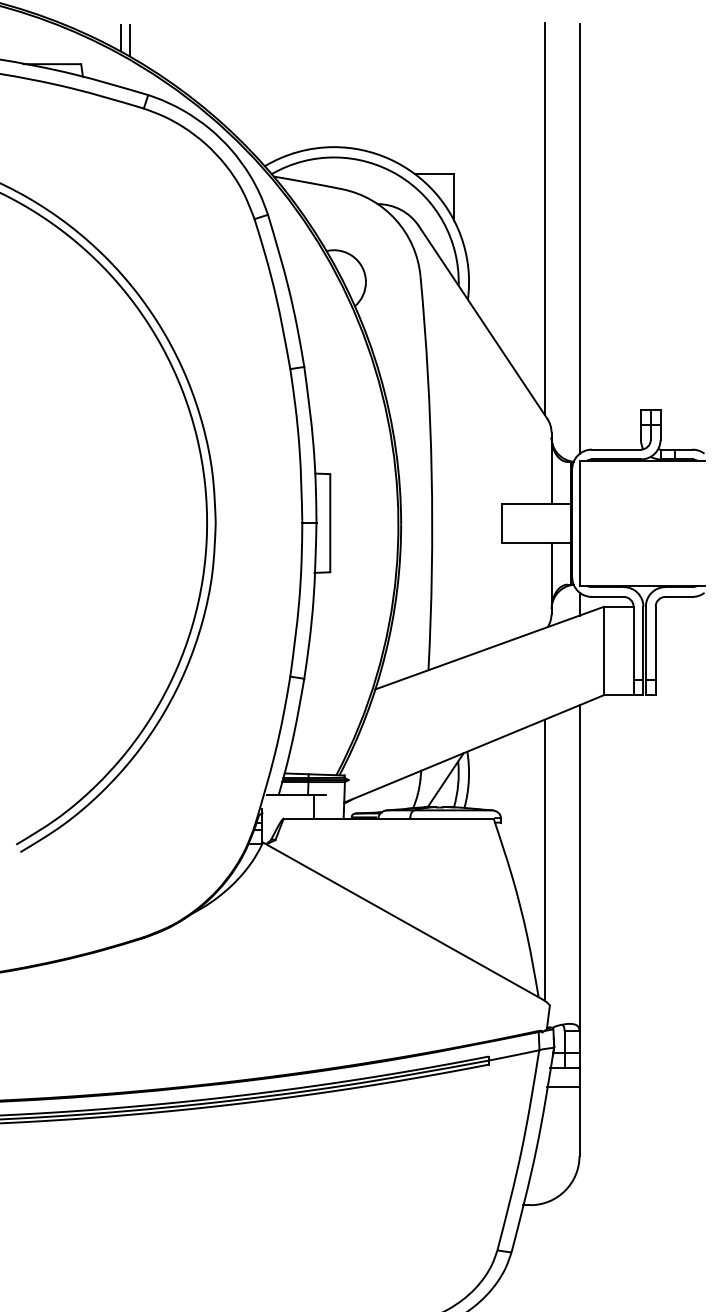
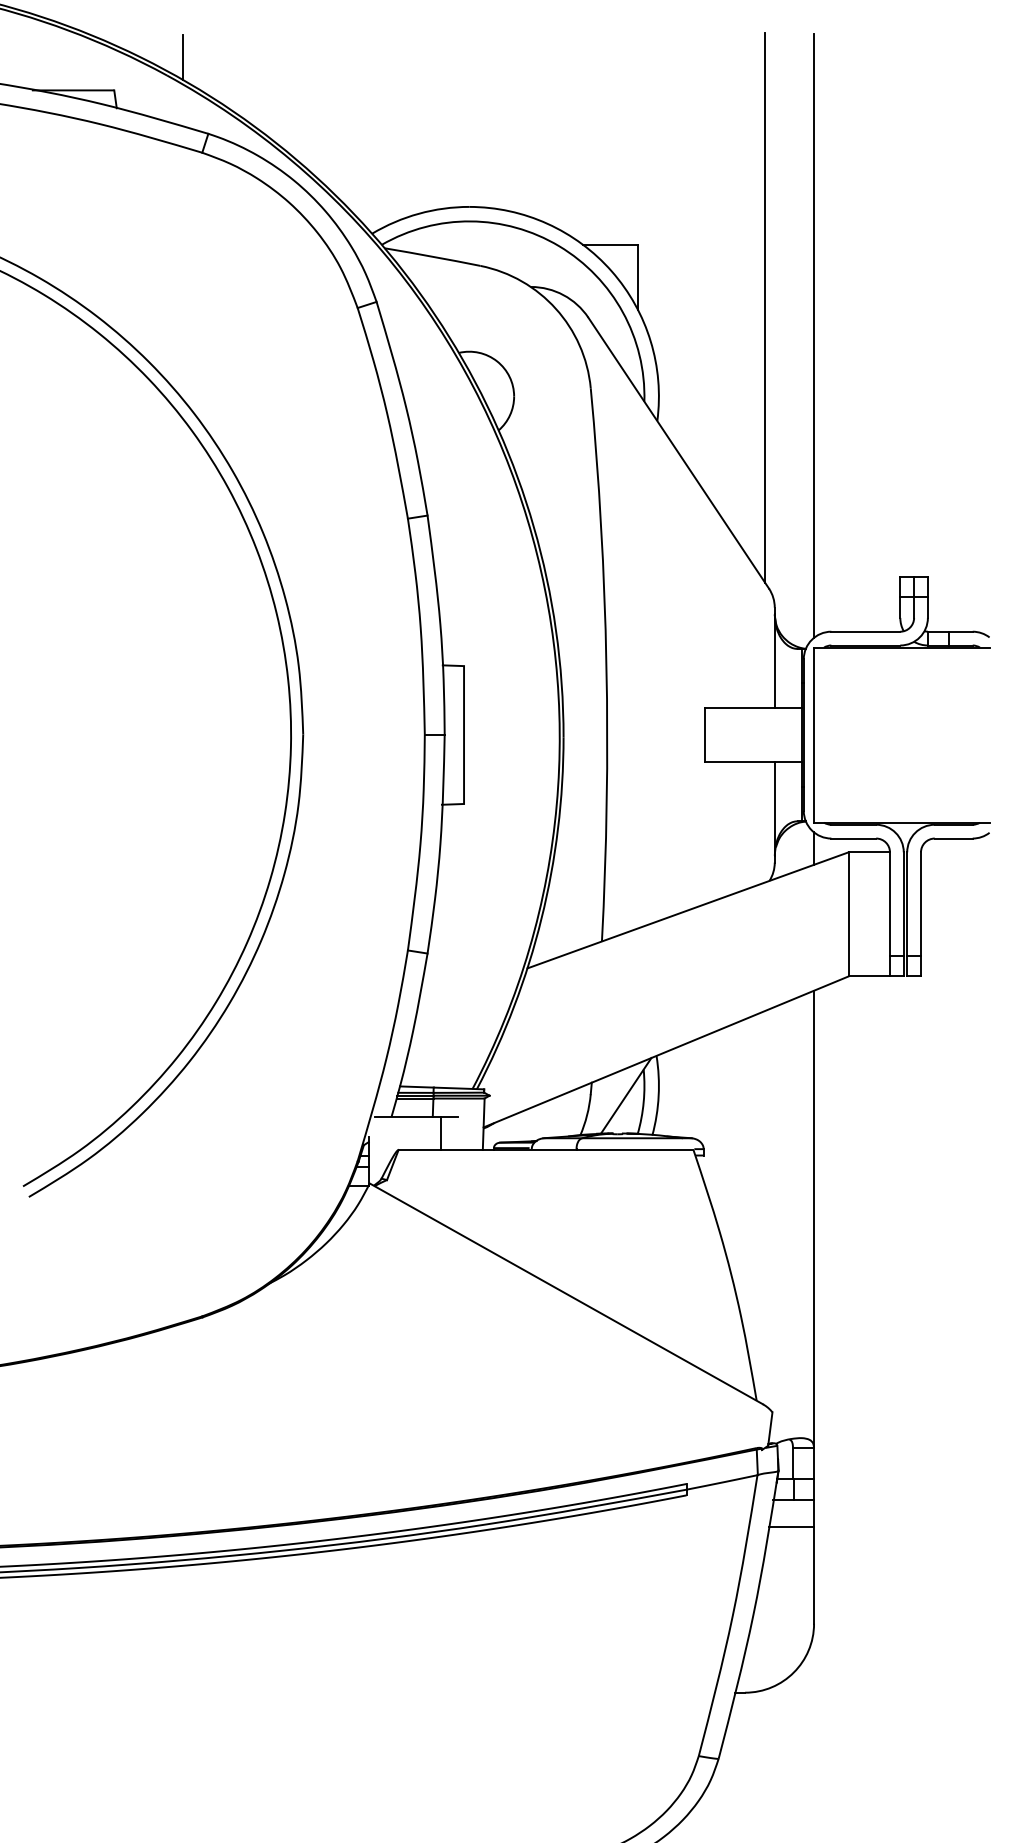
line: (120, 37) -> (169, 53), removed
line: (544, 860) -> (765, 1208), removed

